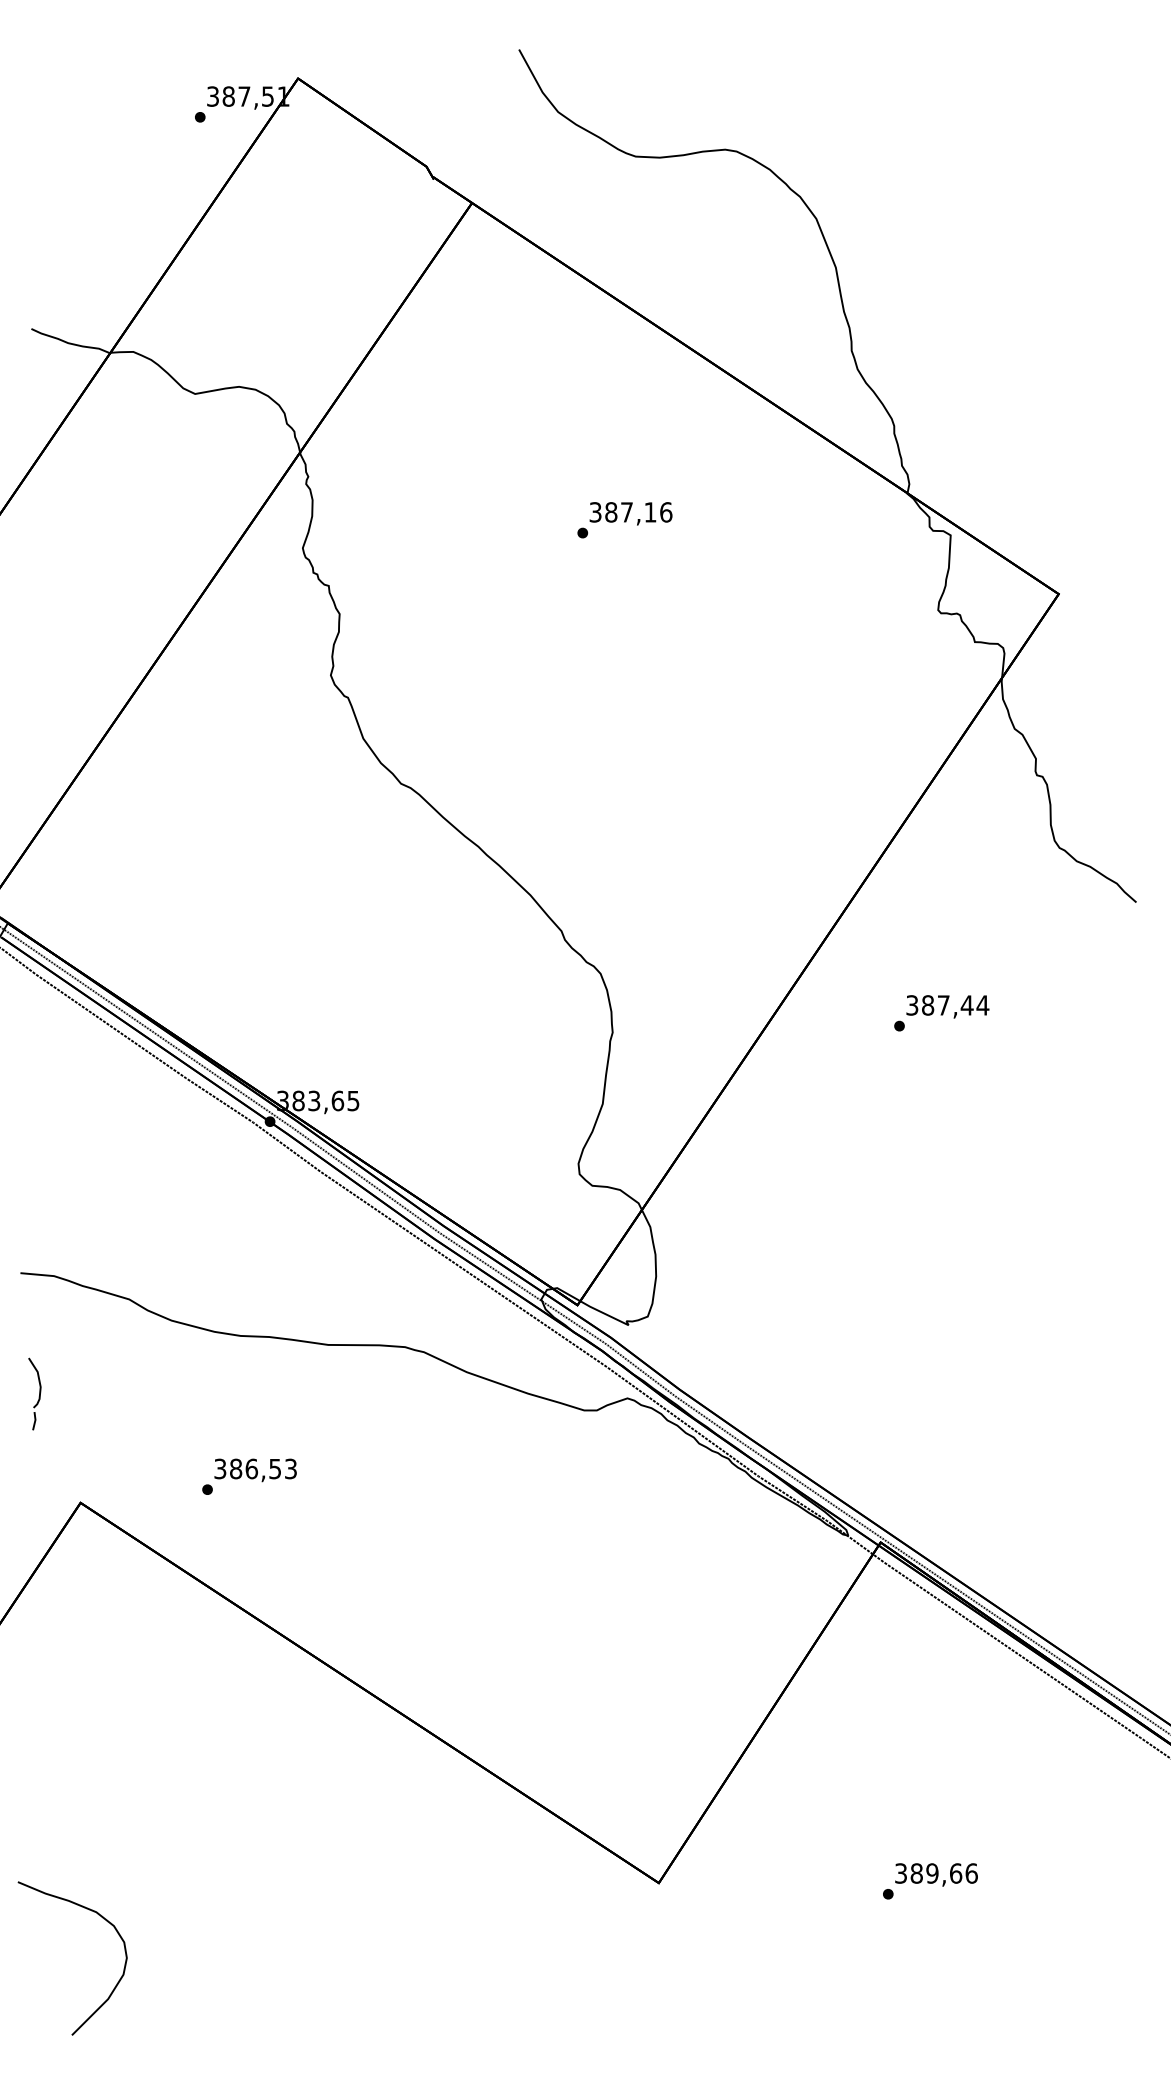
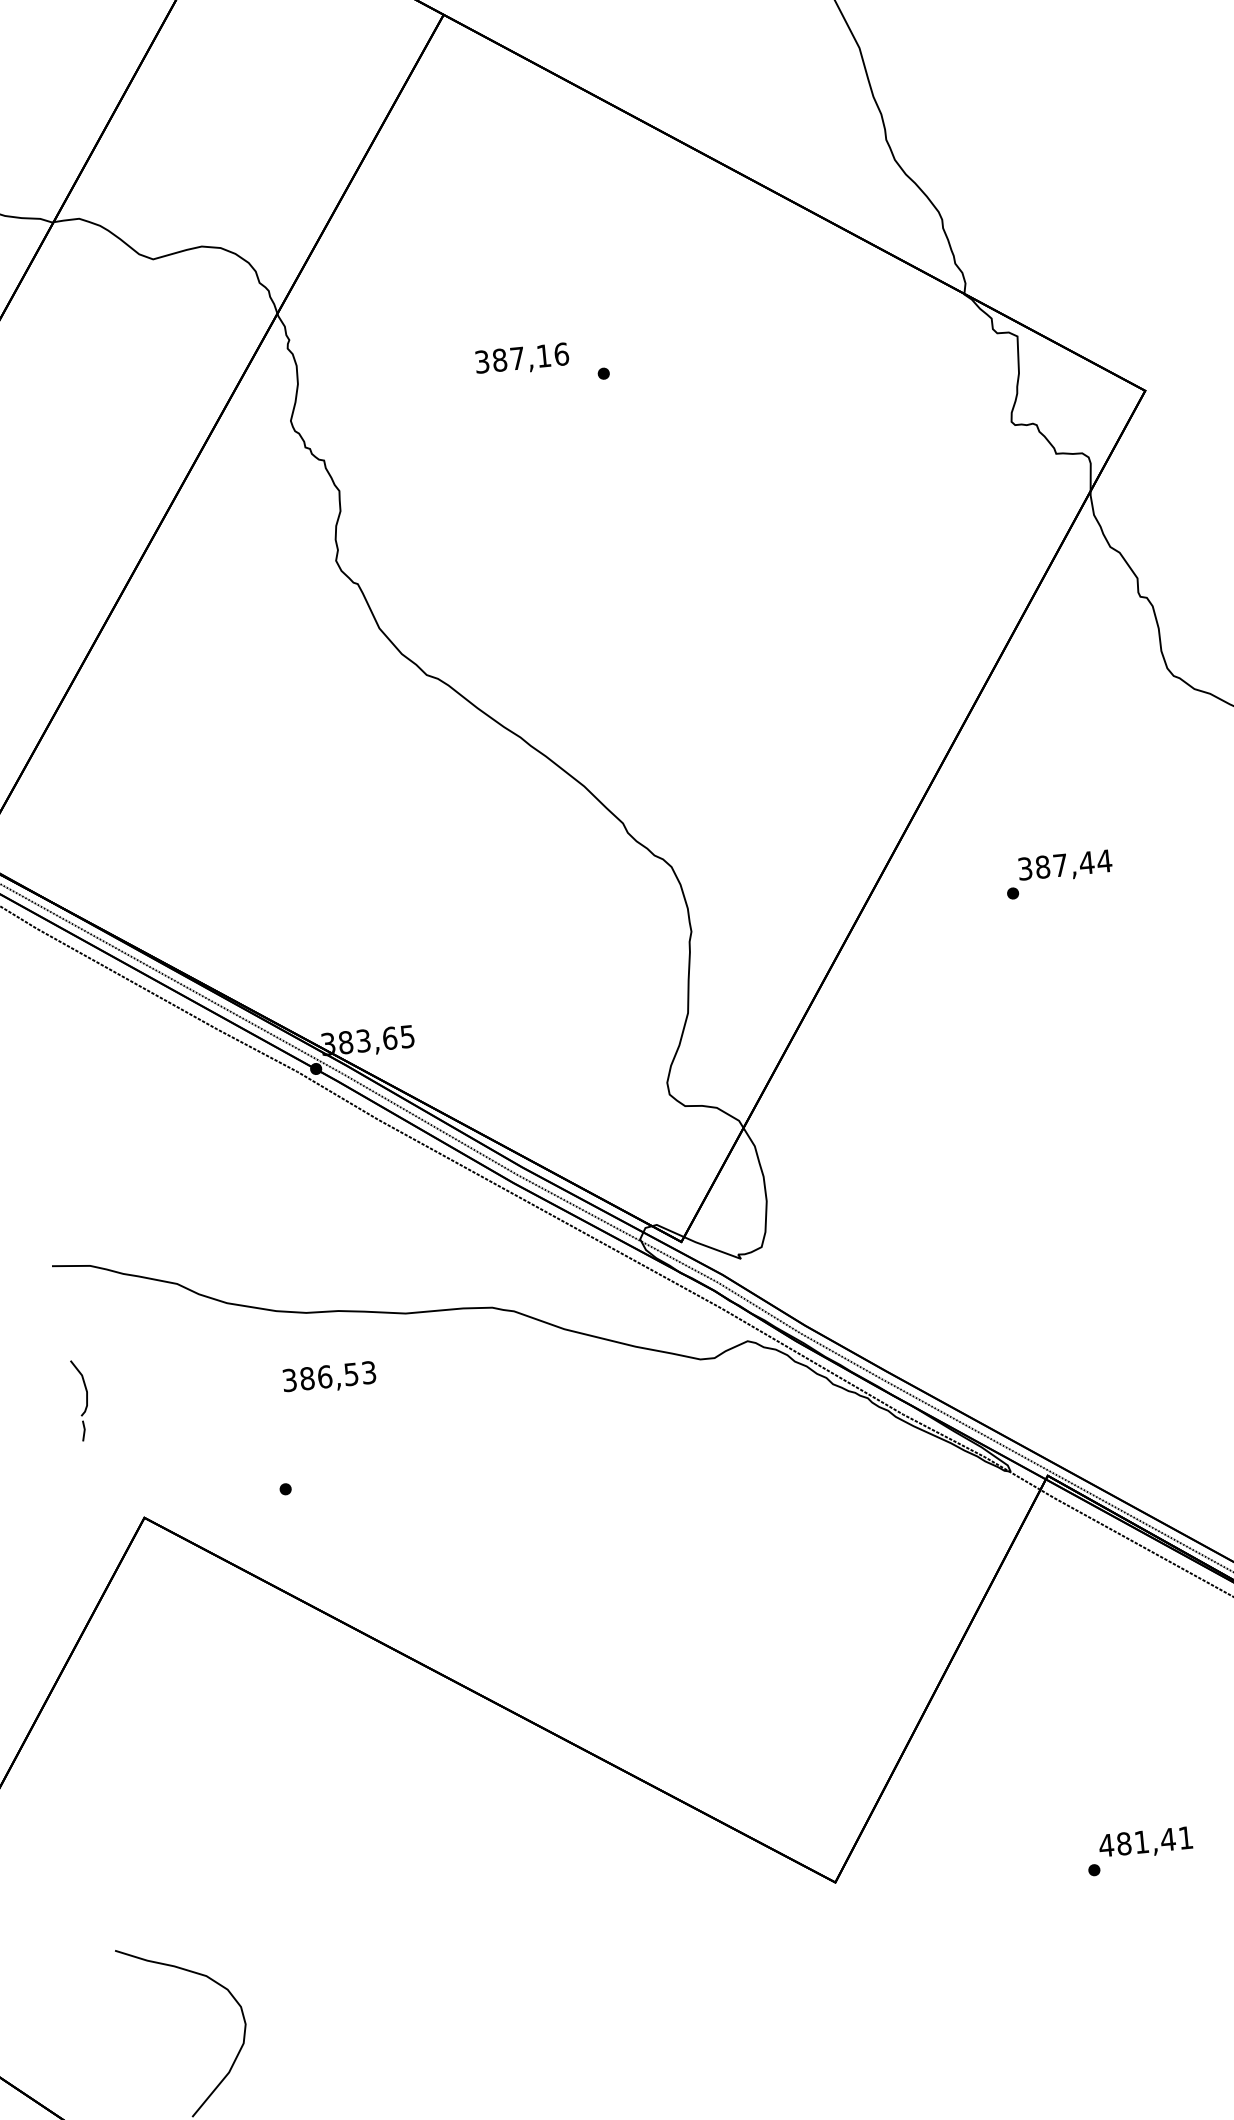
text: (630, 513) -> (521, 359), moved
text: (255, 1470) -> (329, 1378), moved
text: (935, 1873) -> (1145, 1841), 389,66 -> 481,41

